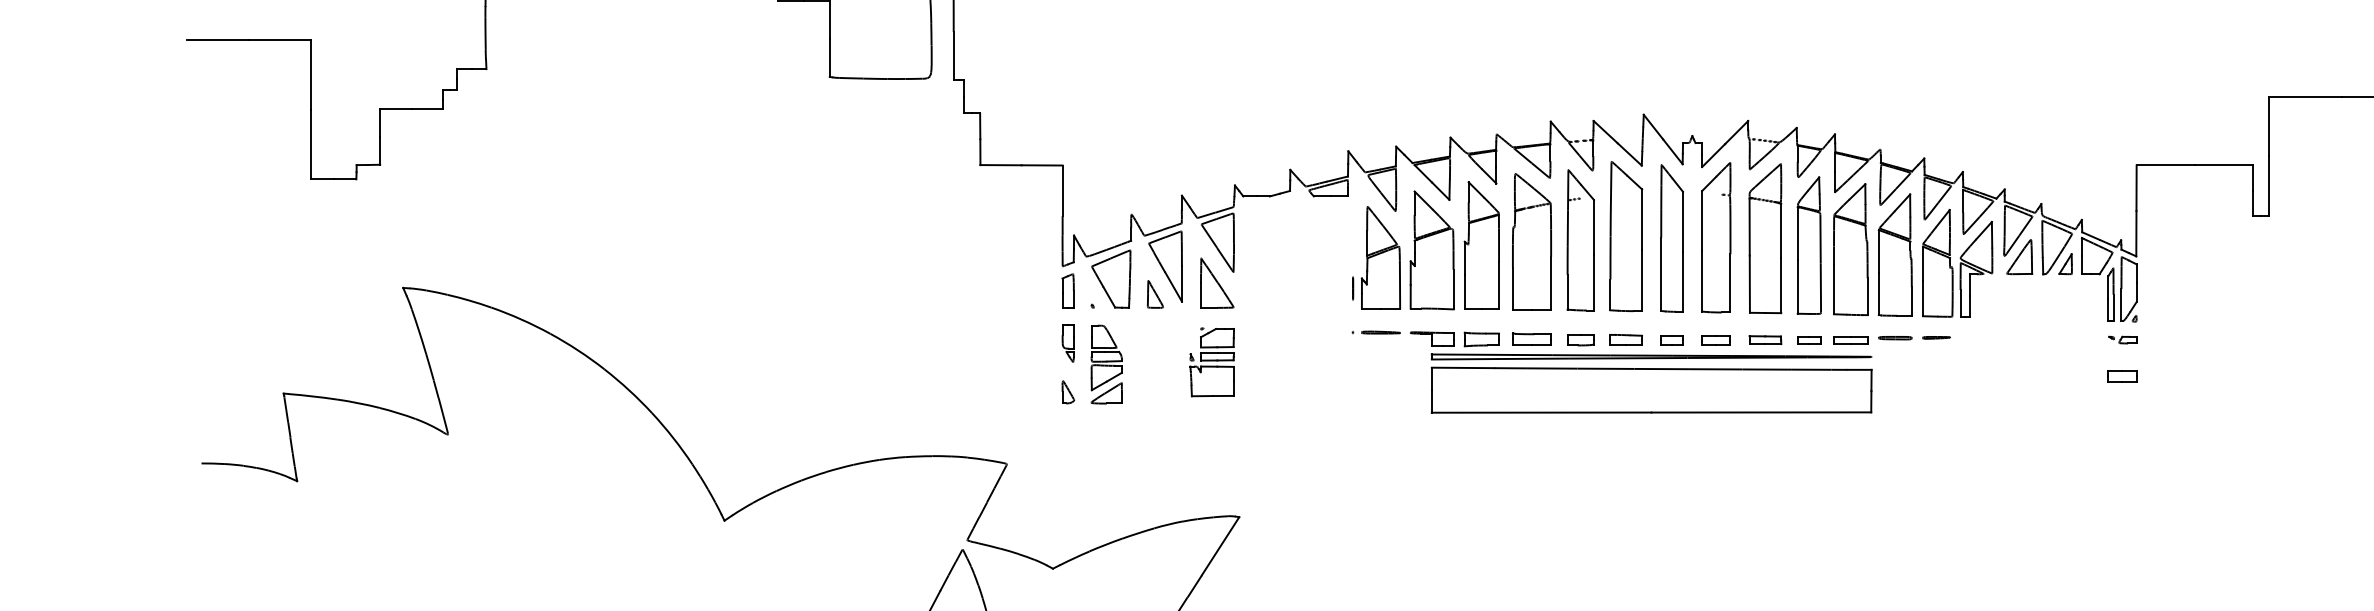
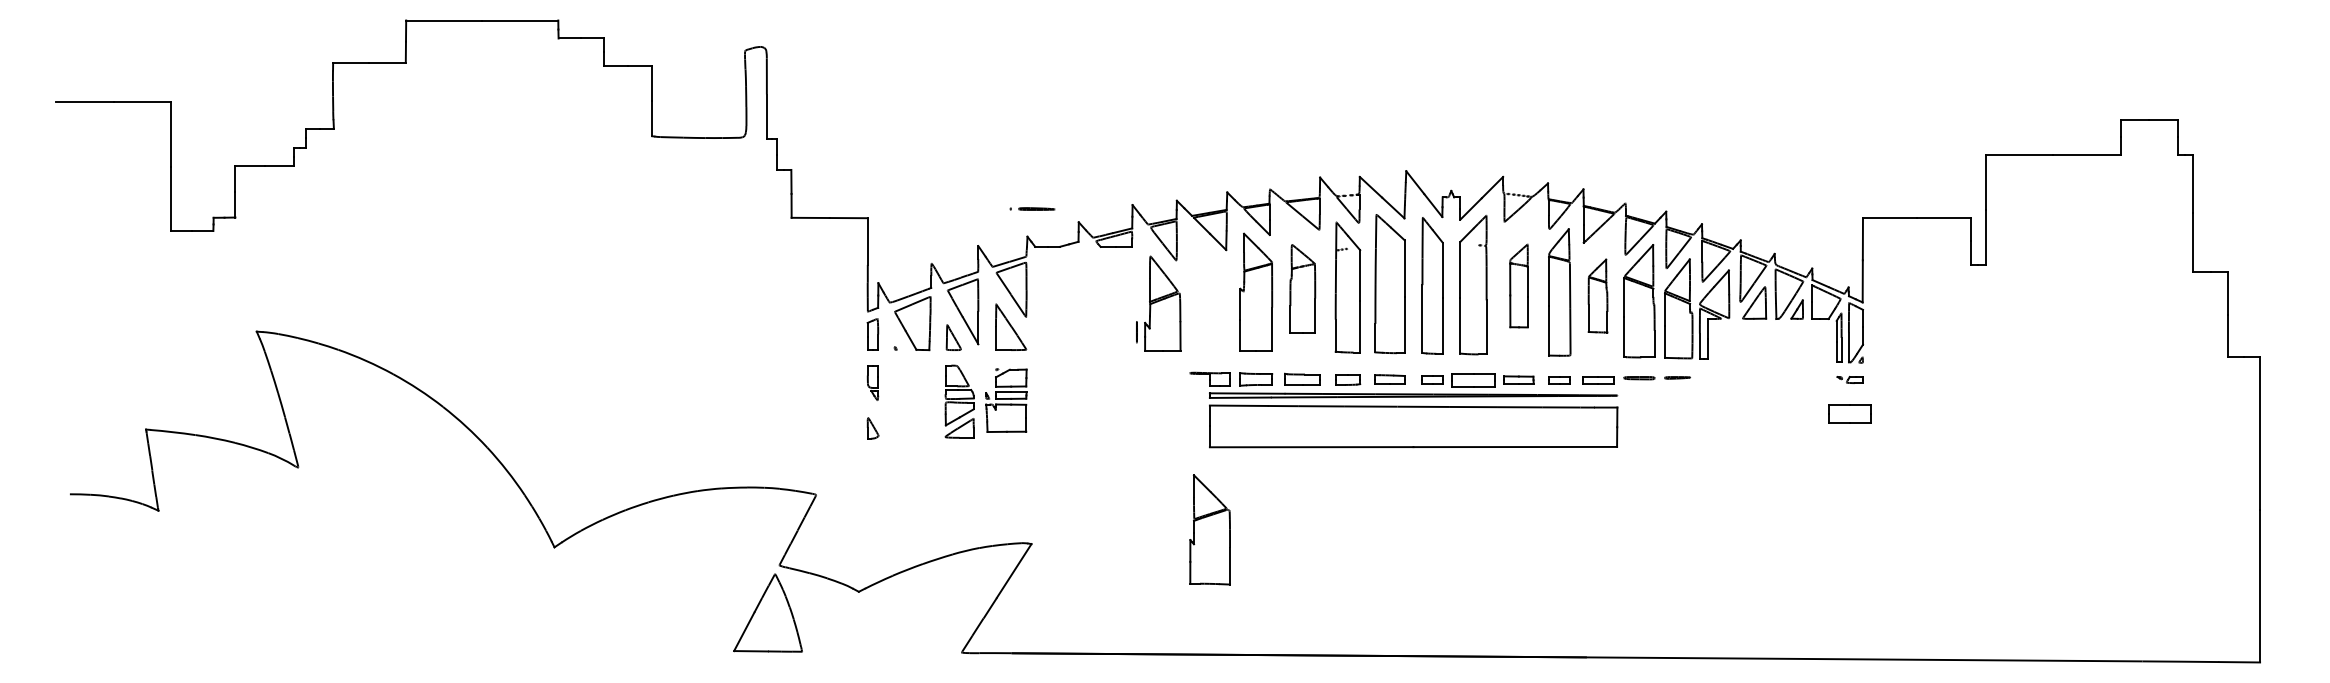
part: (1764, 238) -> (1518, 285), size x0.6
part: (1531, 241) -> (1302, 288), size x0.7
part: (1850, 248) -> (1597, 295), size x0.6
part: (1431, 249) -> (1209, 529), moved
line: (1376, 332) -> (1032, 208), moved
part: (1716, 339) -> (1473, 379), size x1.6
part: (1106, 364) -> (959, 401), moved
part: (2122, 376) -> (1849, 413), size x1.6

